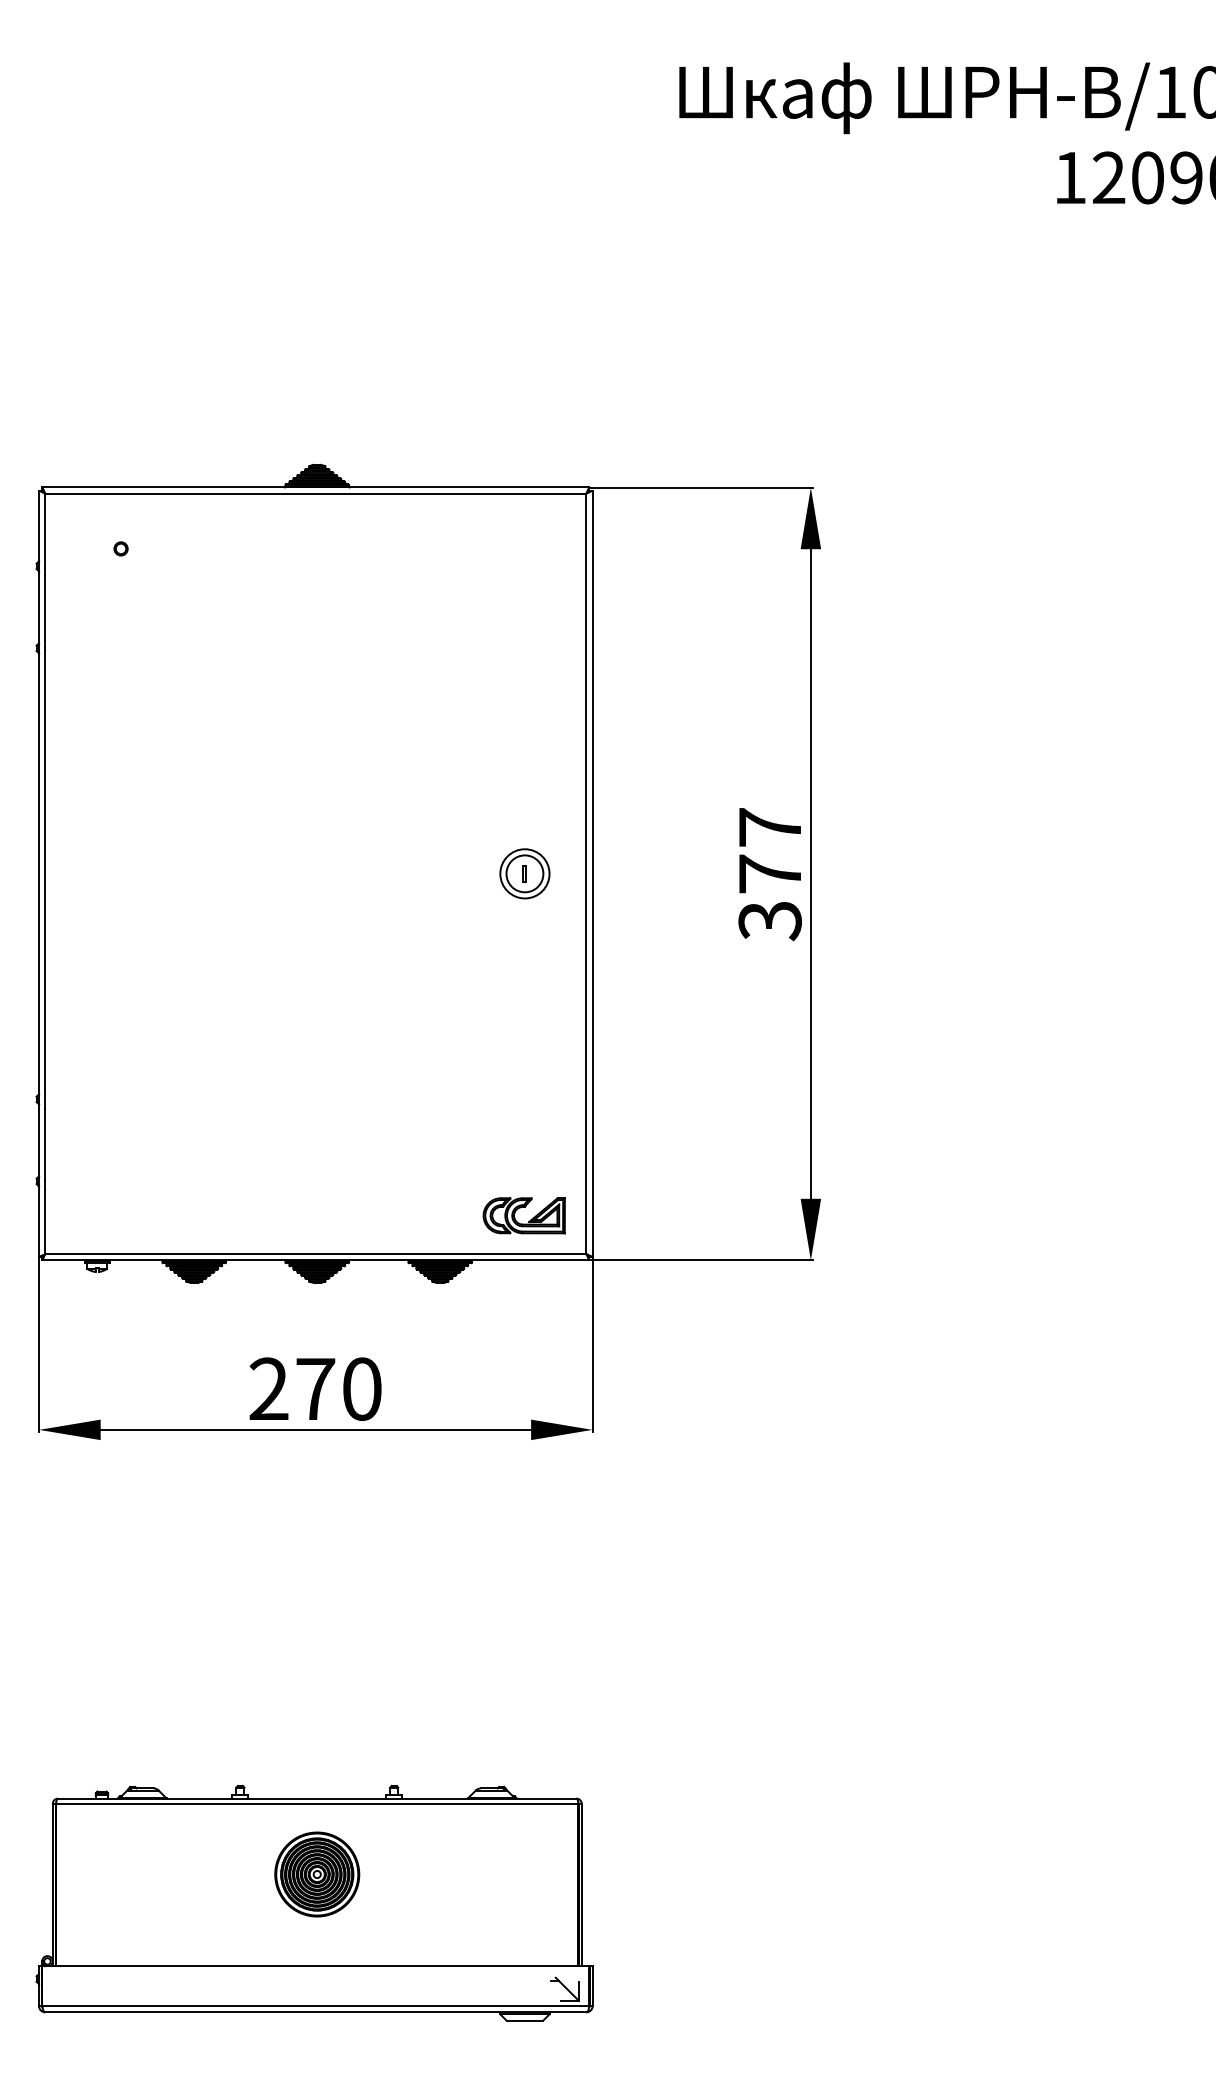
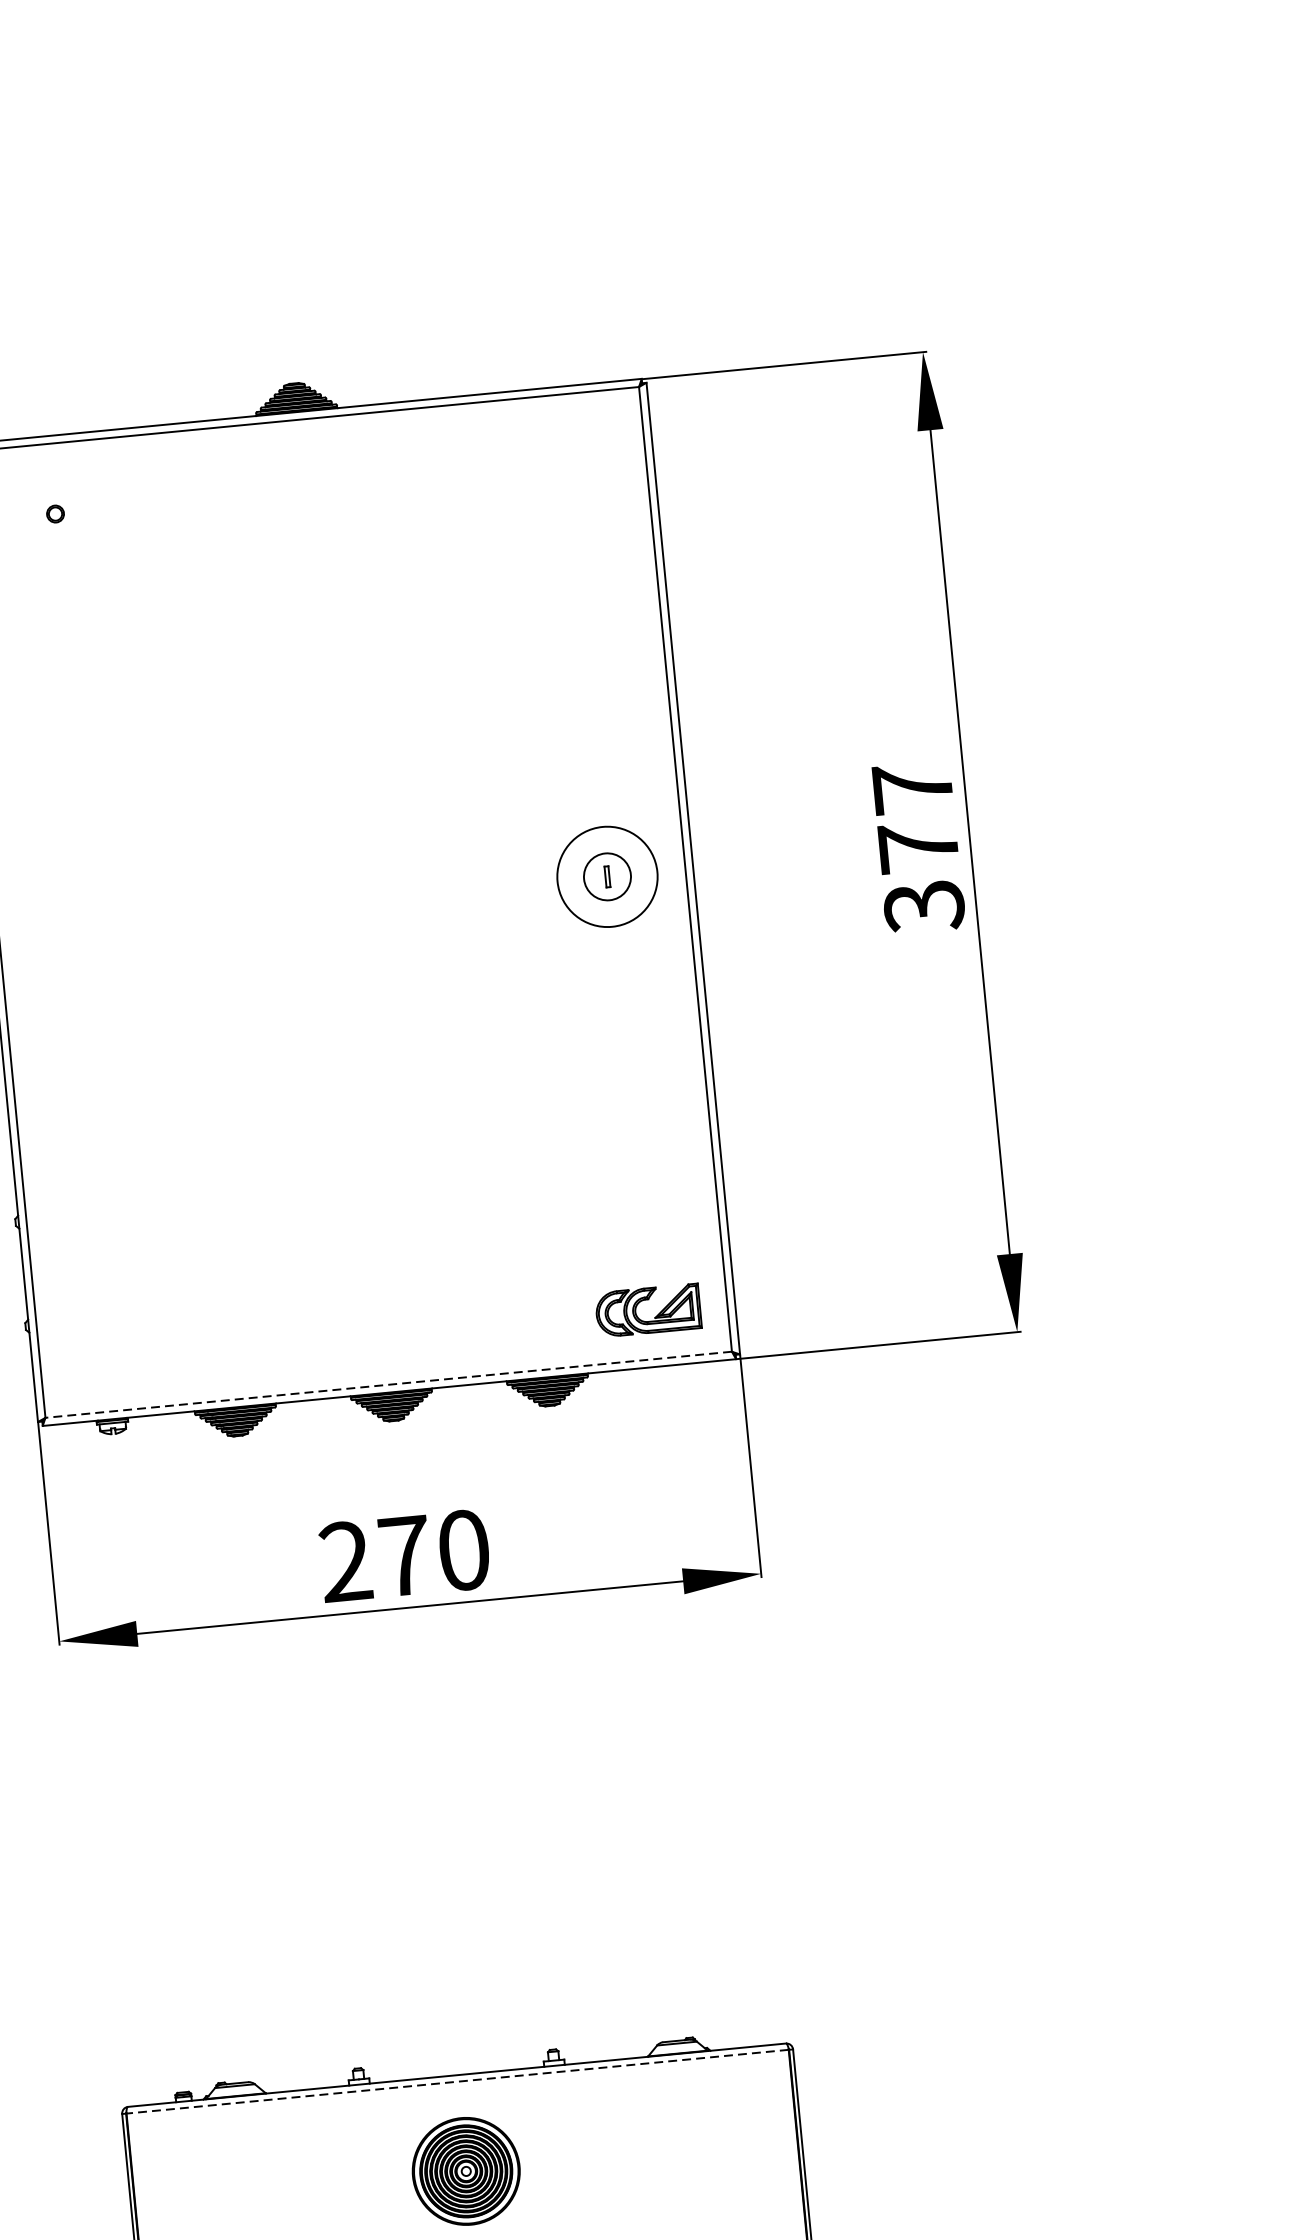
circle: (524, 873) -> (606, 876), size x1.6
line: (315, 1254) -> (388, 1385), solid -> dashed
line: (316, 1803) -> (456, 2081), solid -> dashed

